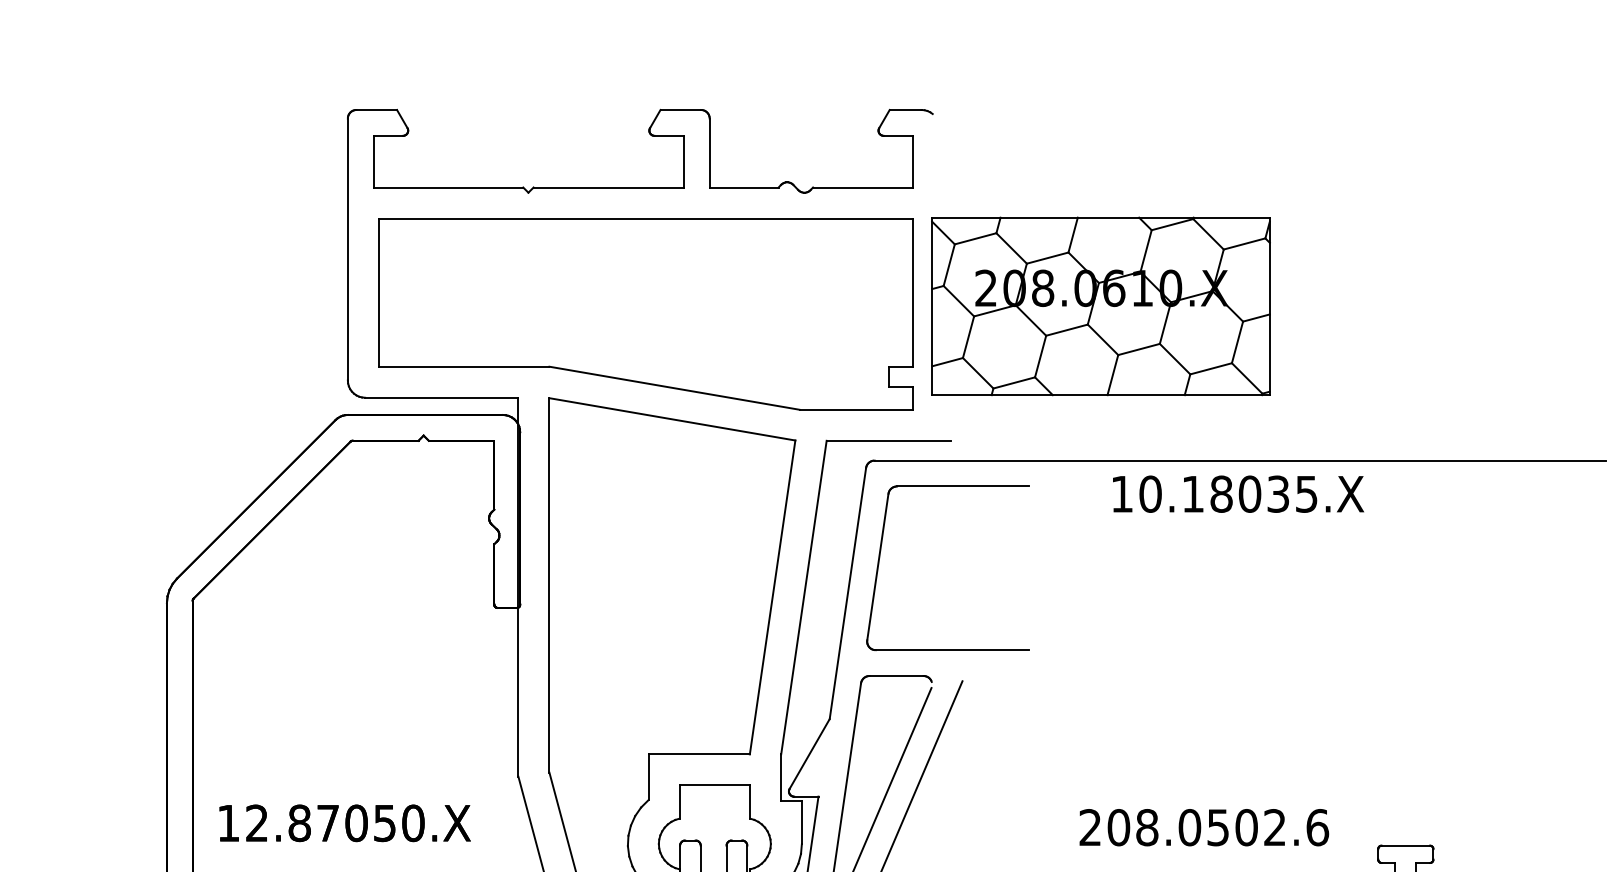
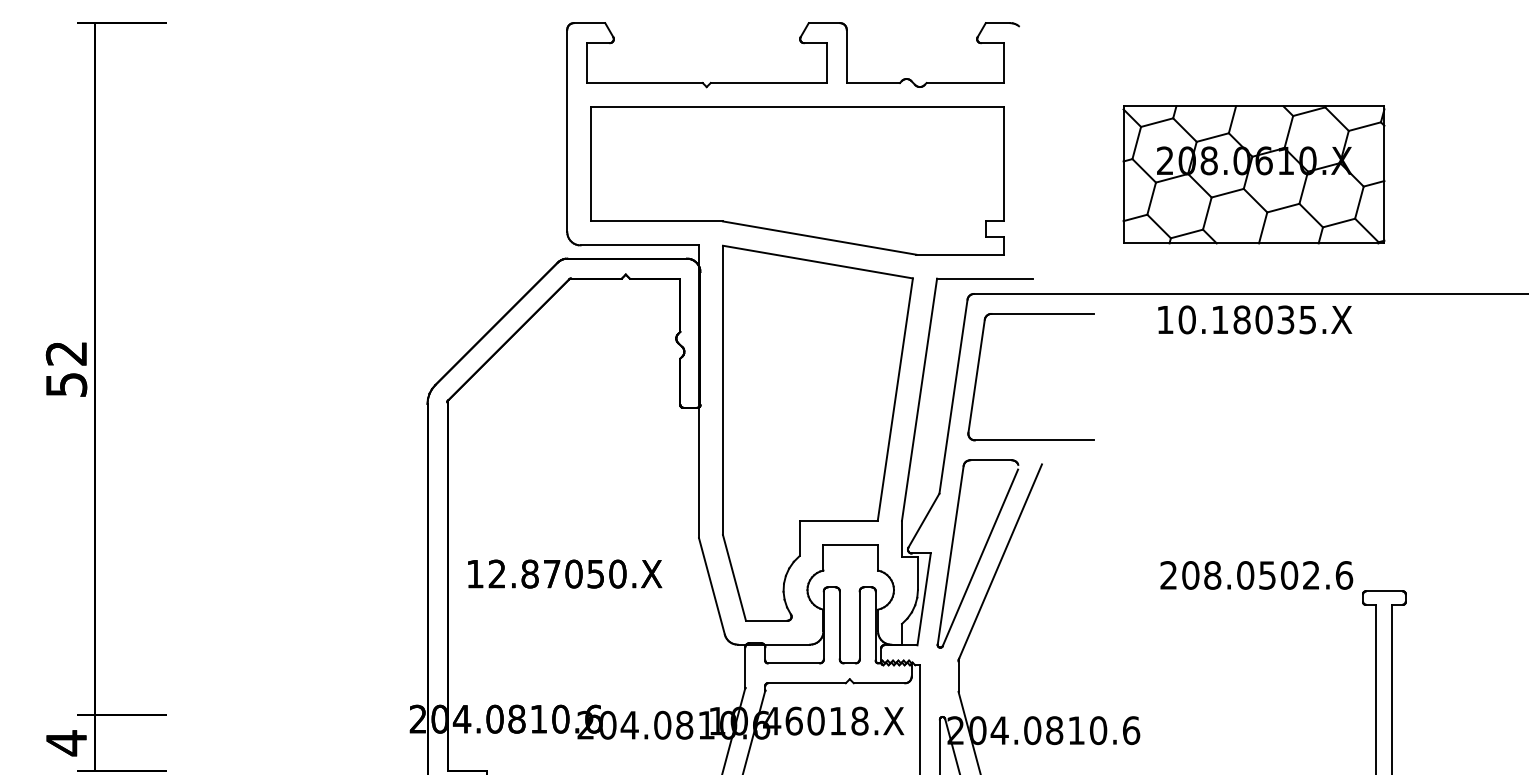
part: (1100, 305) -> (1253, 174), moved
text: (1203, 827) -> (1256, 575), moved

